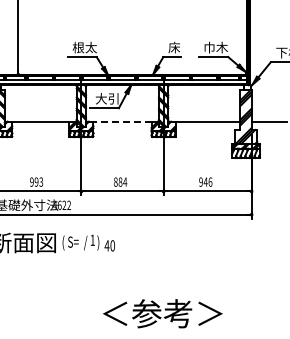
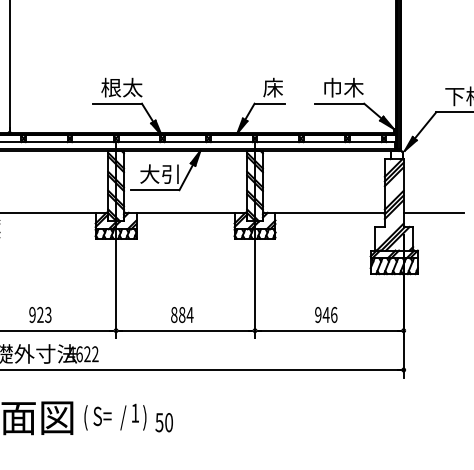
line: (122, 121) -> (185, 212), dashed -> solid
text: (36, 182) -> (40, 315), 993 -> 923
text: (106, 245) -> (158, 422), 40 -> 50

